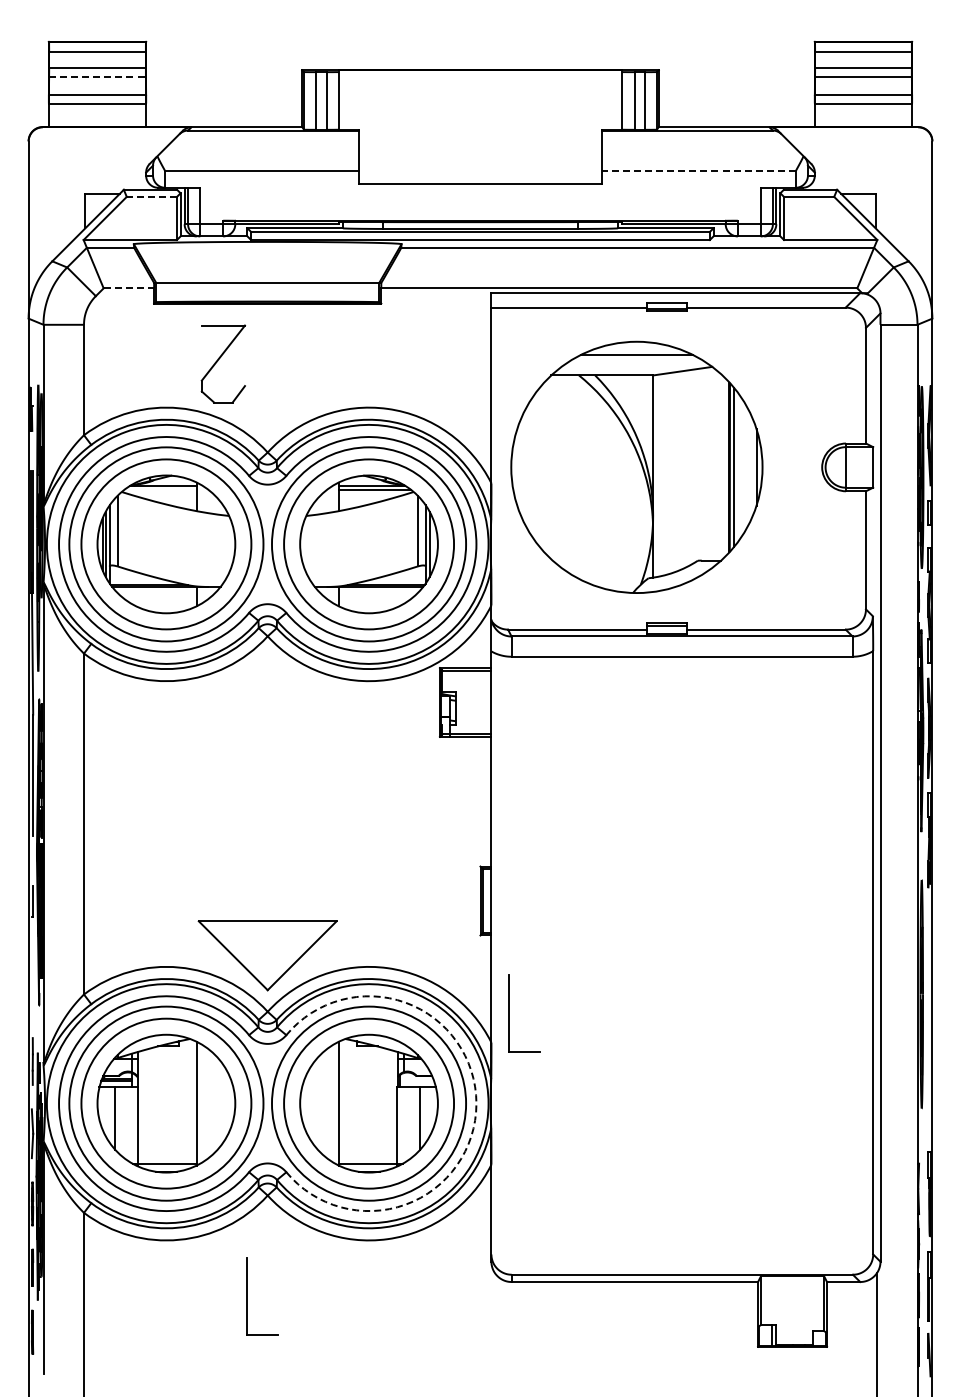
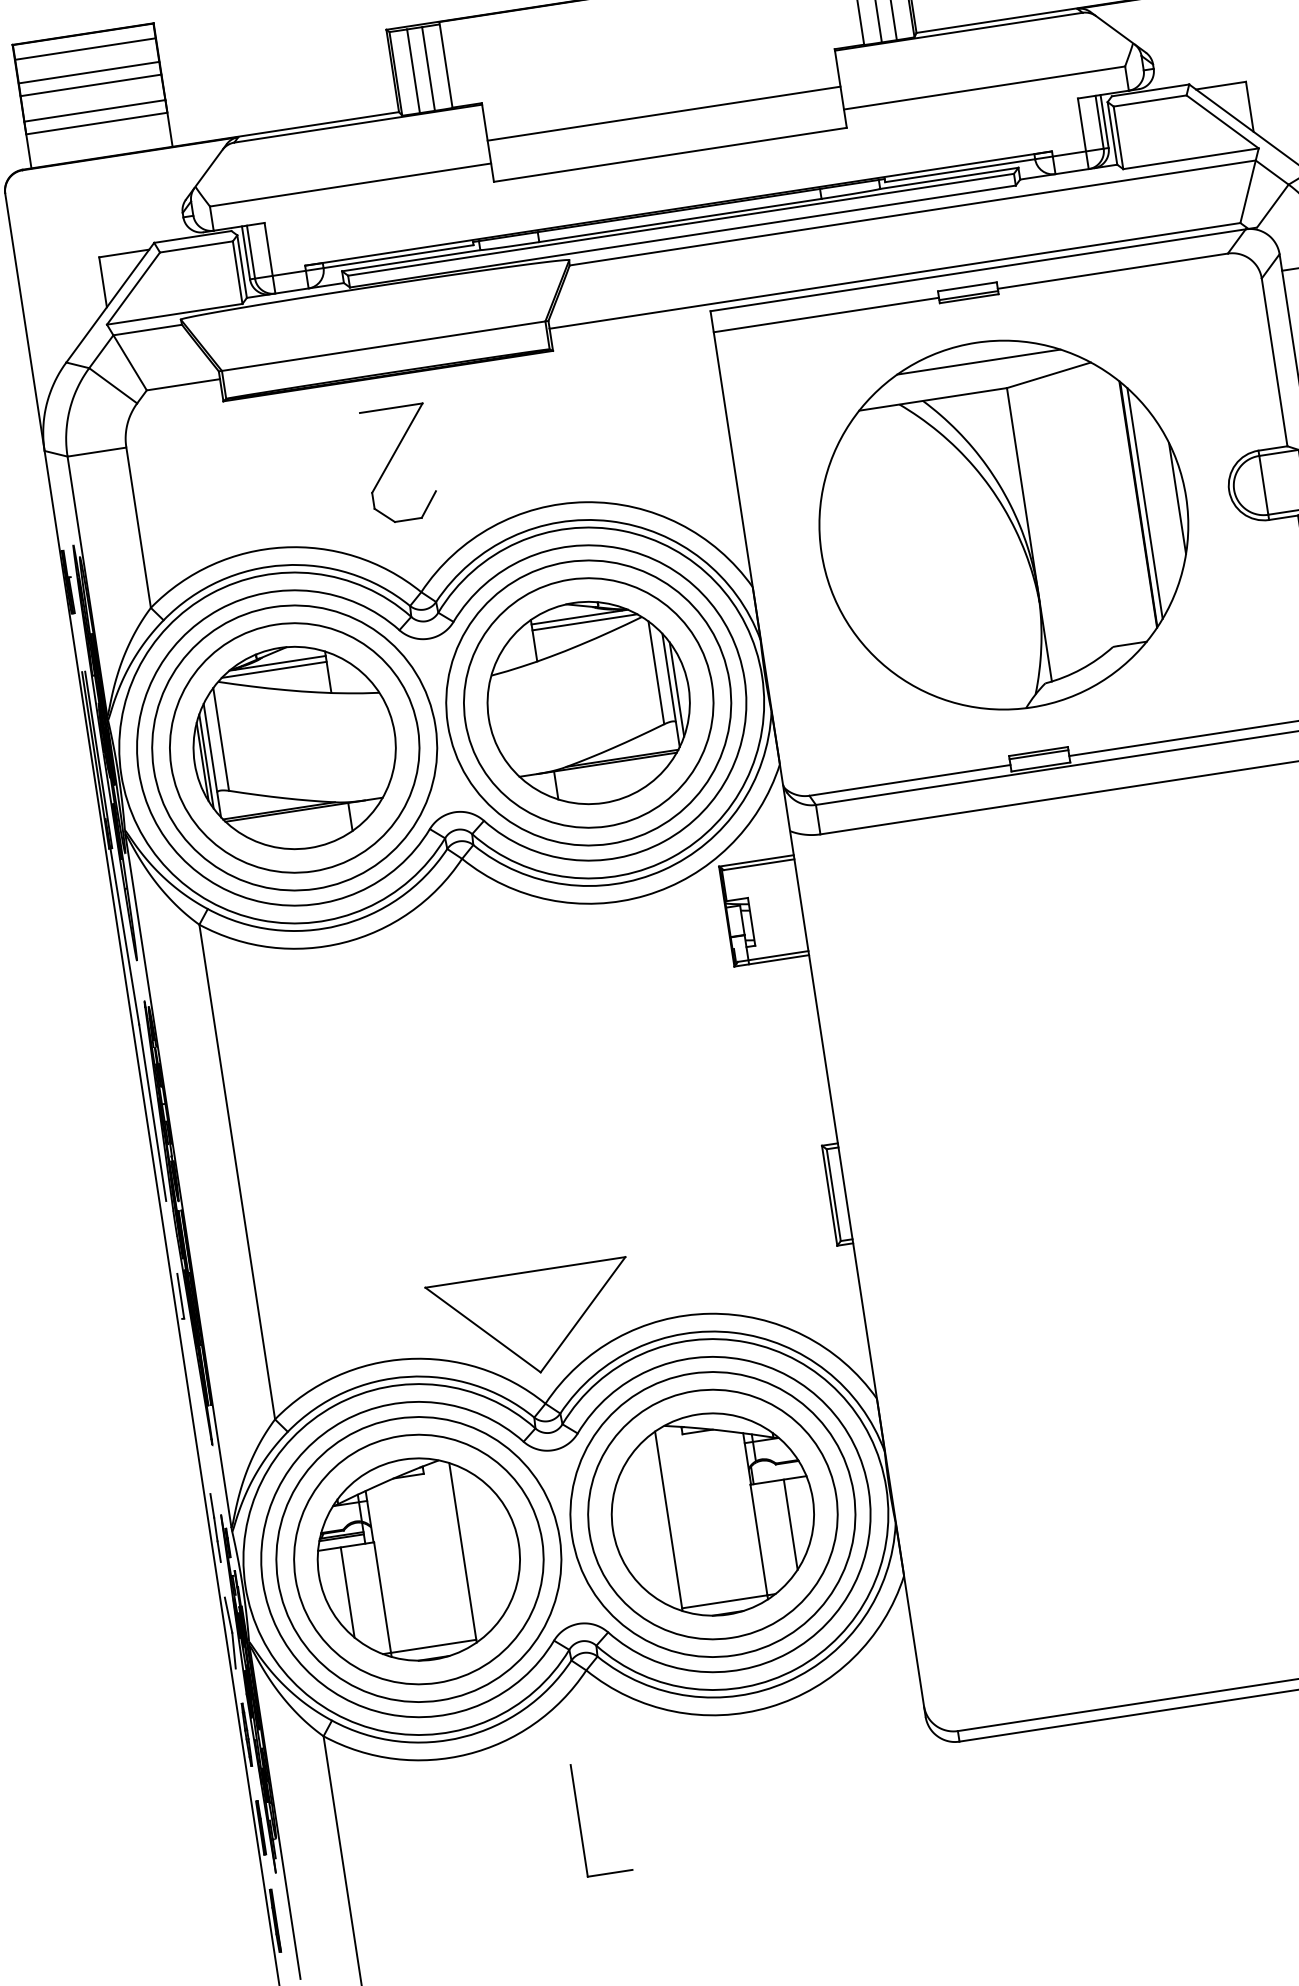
line: (98, 77) -> (92, 85), dashed -> solid
line: (480, 155) -> (664, 113), added
line: (698, 171) -> (984, 88), dashed -> solid
line: (151, 196) -> (195, 246), dashed -> solid
line: (129, 288) -> (184, 384), dashed -> solid
part: (223, 363) -> (399, 463), moved
part: (636, 466) -> (1003, 523), moved
line: (160, 489) -> (273, 669), added
part: (509, 1013) -> (896, 1352), removed
arc: (476, 1103) -> (868, 1490), dashed -> solid

